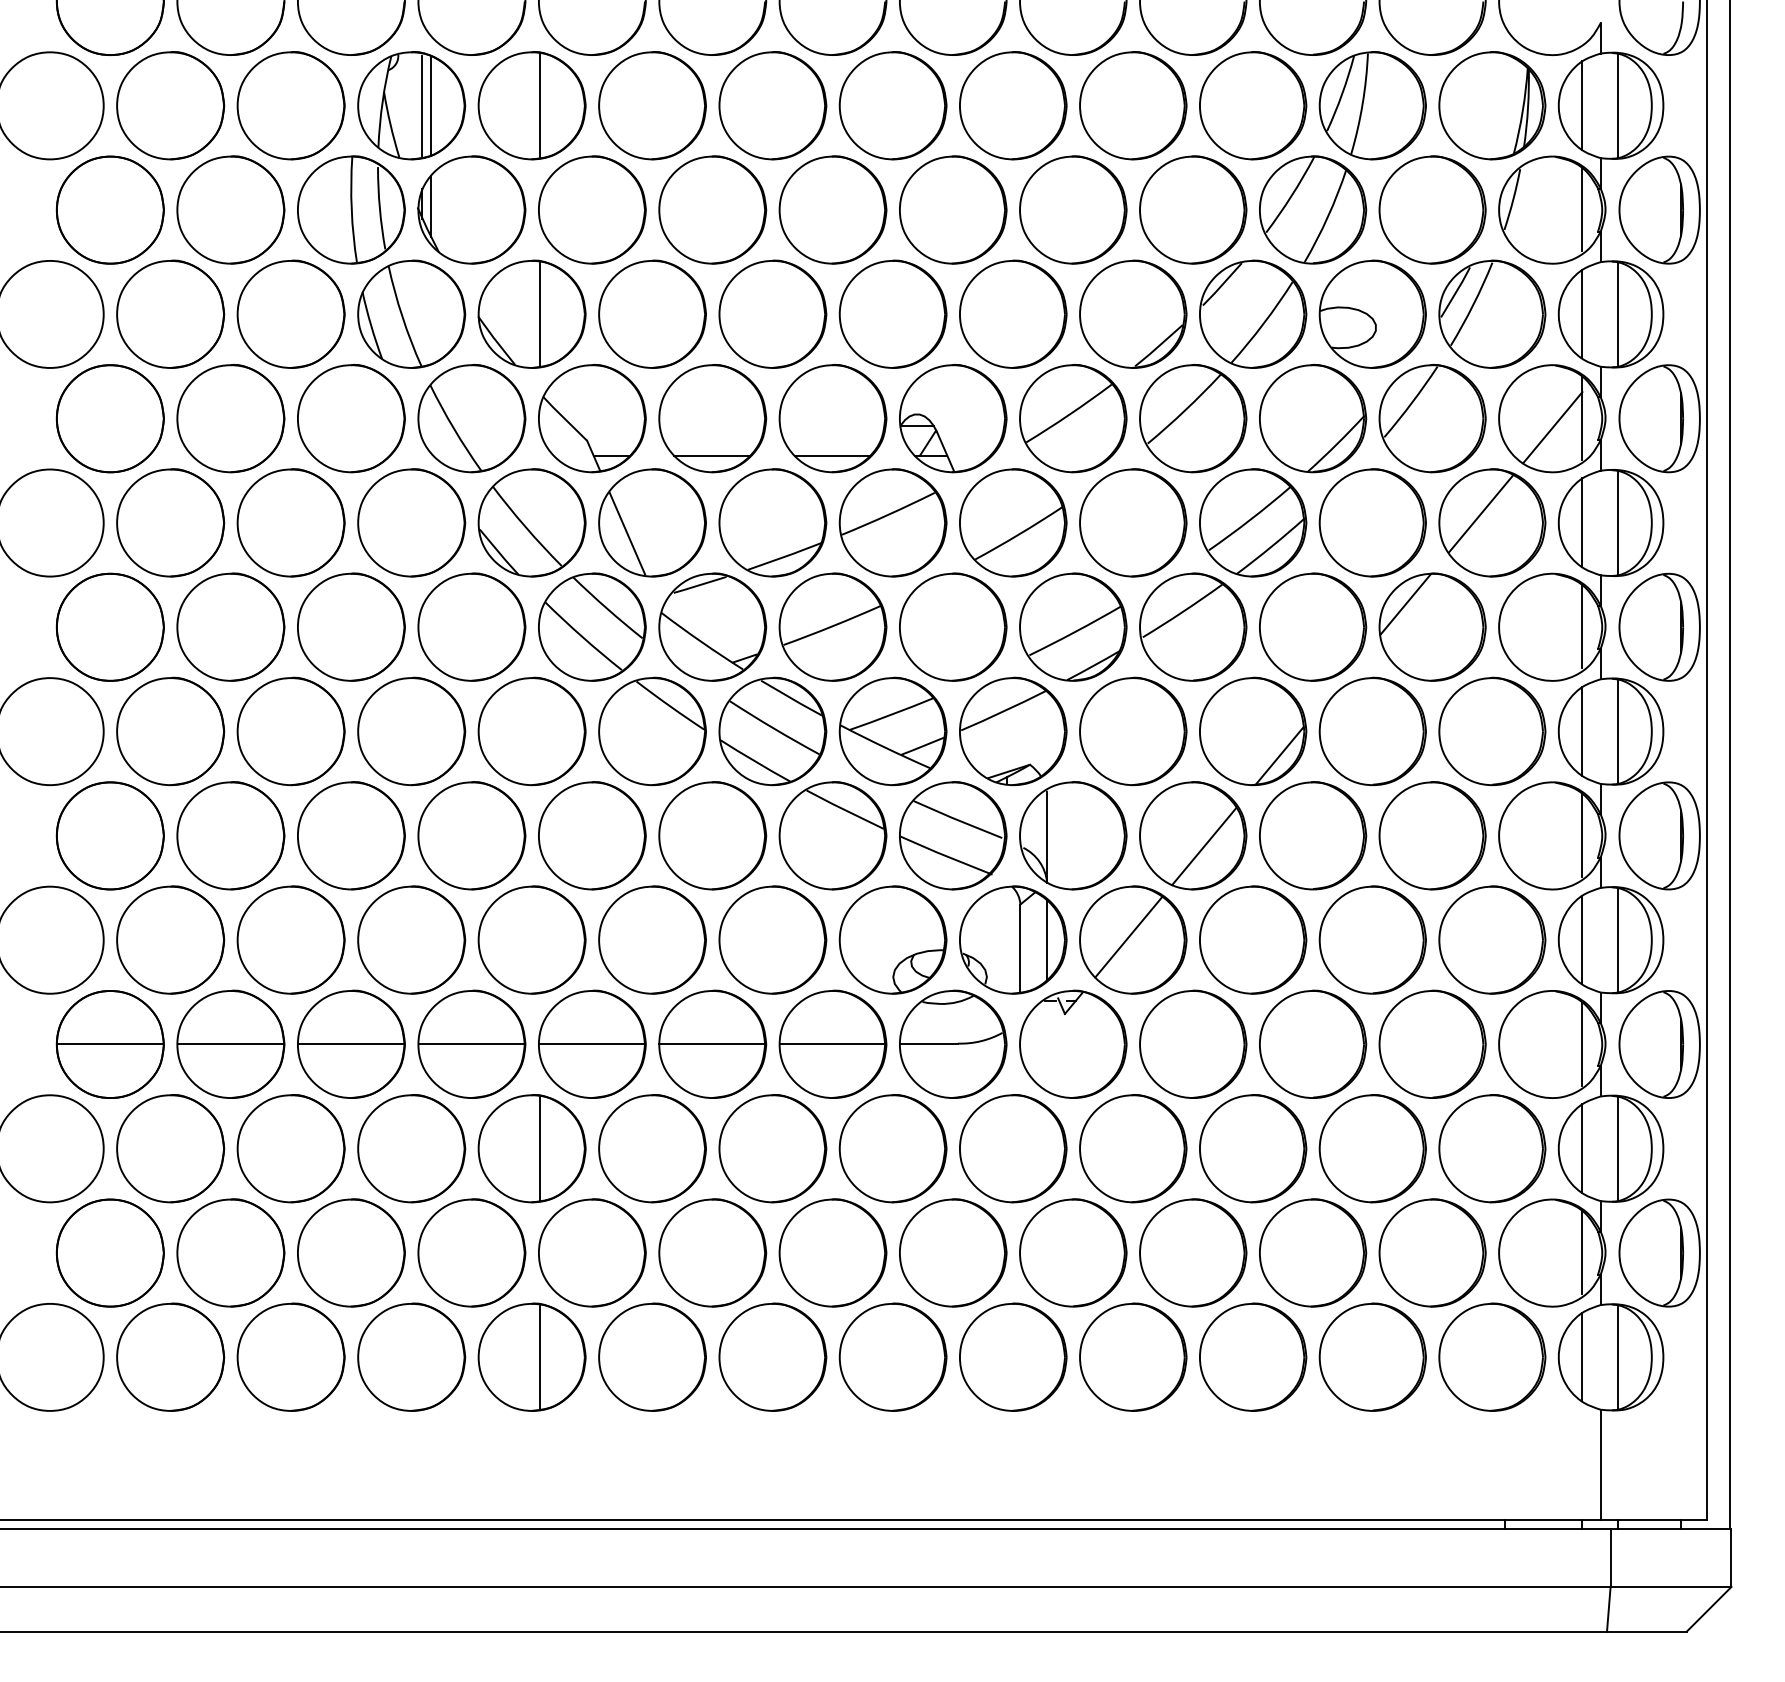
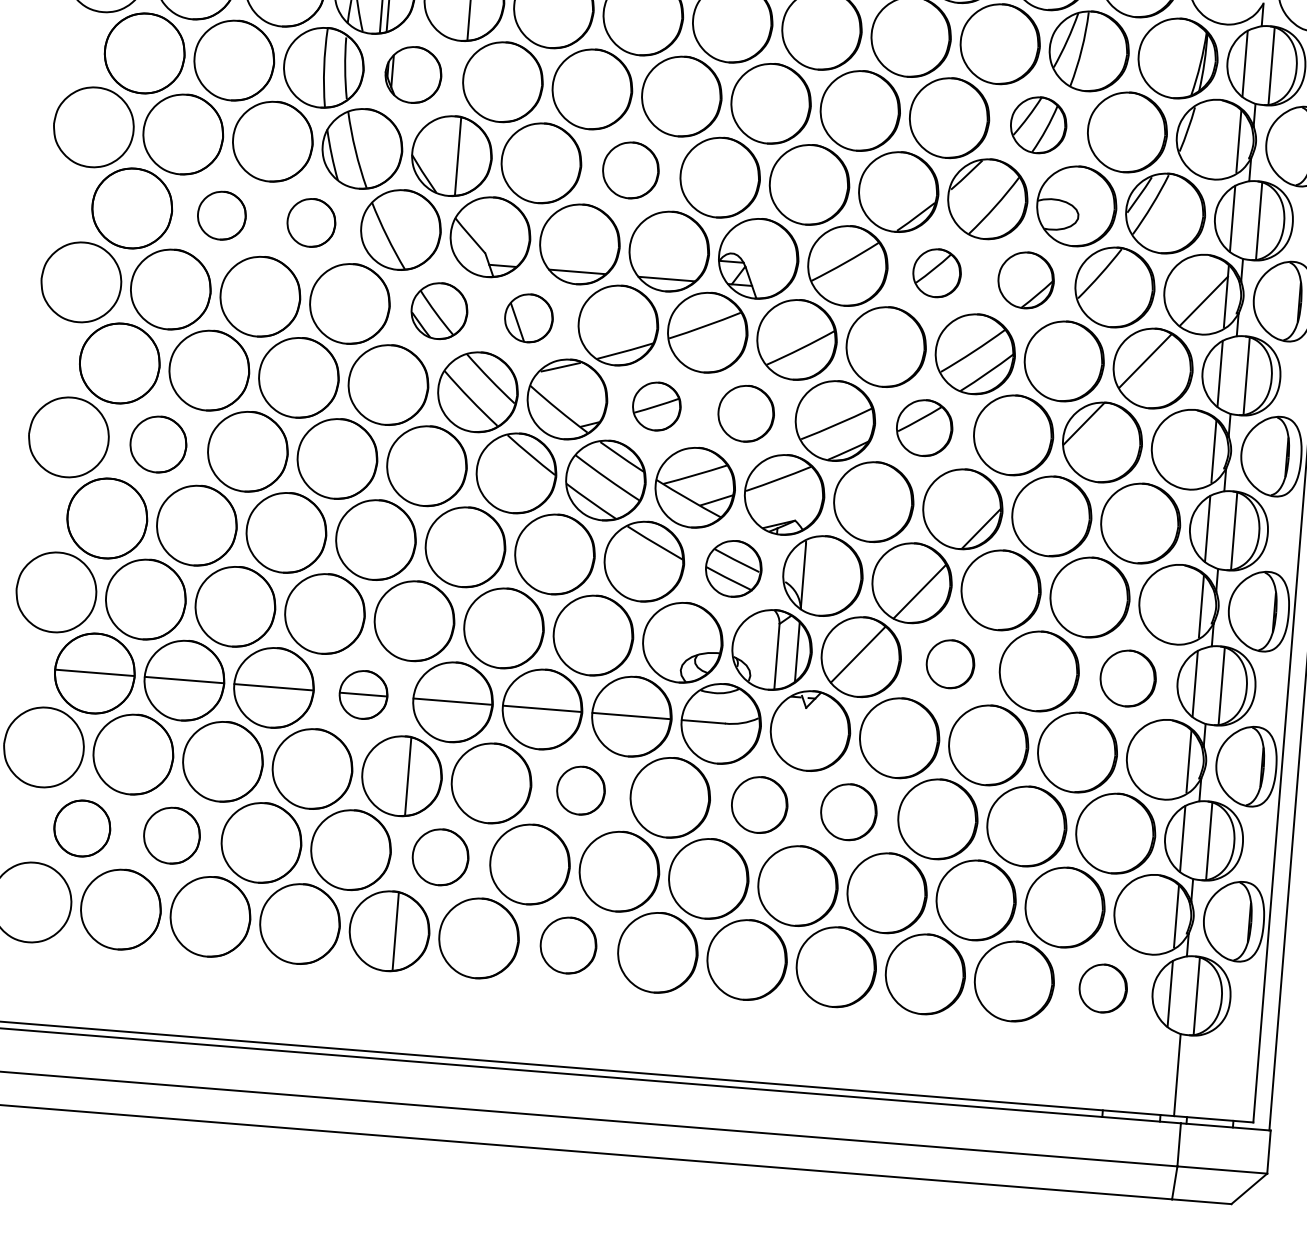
part: (471, 209) -> (413, 74), size x0.7
part: (1313, 209) -> (1038, 124), size x0.7
part: (772, 313) -> (630, 169), size x0.7
part: (230, 418) -> (221, 215), size x0.6
part: (351, 418) -> (311, 222), size x0.6
part: (1193, 418) -> (937, 273), size x0.6
part: (1313, 418) -> (1026, 280), size x0.7
part: (531, 522) -> (439, 310), size x0.7
part: (652, 522) -> (529, 318), size x0.6
part: (832, 626) -> (656, 406), size x0.6
part: (953, 626) -> (746, 413), size x0.7
part: (1193, 626) -> (924, 427), size x0.7
part: (170, 731) -> (158, 444), size x0.7
part: (953, 835) -> (734, 568), size x0.7
part: (1253, 939) -> (950, 663), size x0.6
part: (1492, 939) -> (1128, 678), size x0.7
part: (471, 1043) -> (363, 694), size x0.6
part: (772, 1148) -> (580, 790), size x0.6
part: (1013, 1148) -> (759, 804), size x0.7
part: (1133, 1148) -> (849, 812), size x0.7
part: (109, 1252) -> (81, 828), size x0.7
part: (230, 1252) -> (171, 835), size x0.7
part: (592, 1252) -> (440, 856), size x0.7
part: (772, 1356) -> (568, 945), size x0.7
part: (1492, 1356) -> (1103, 988), size x0.6

